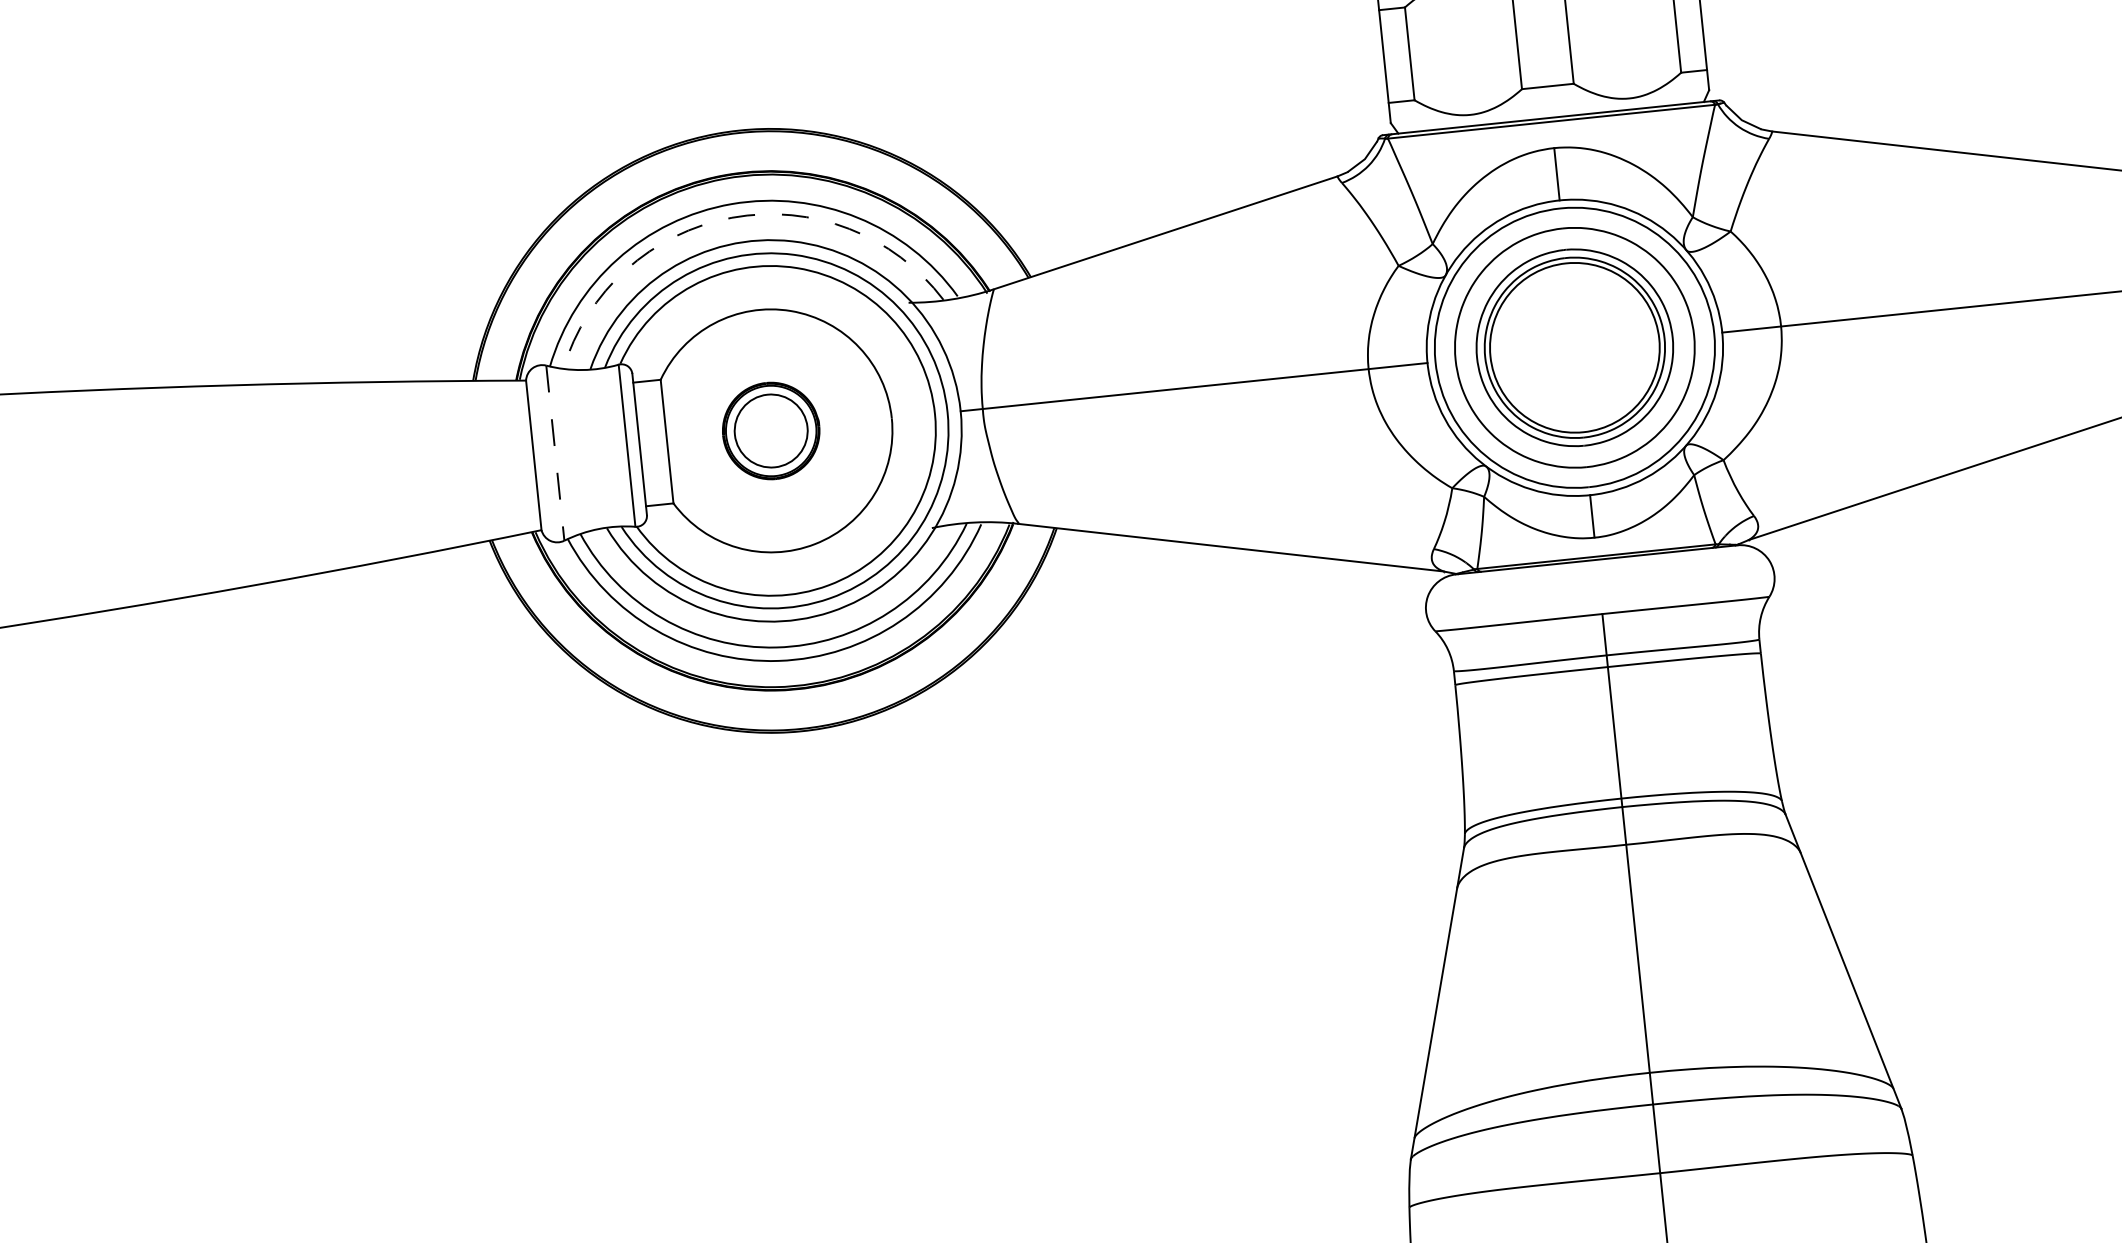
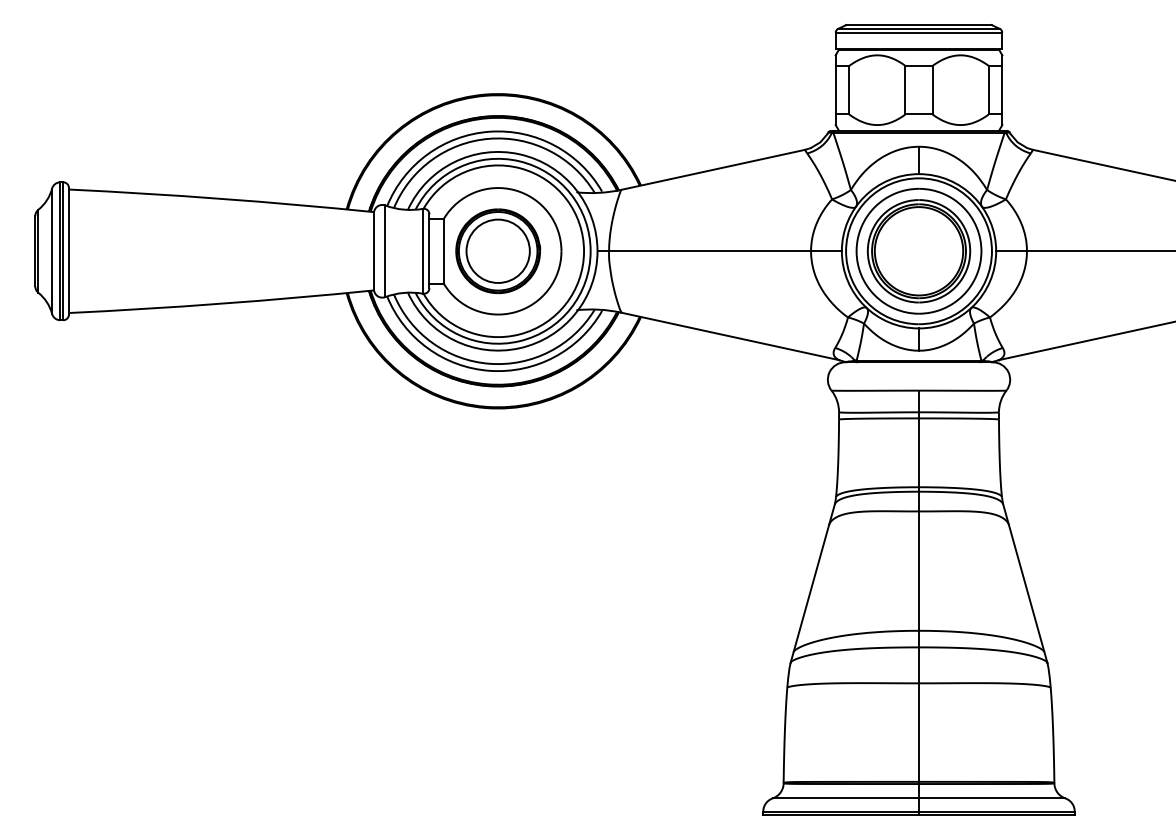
arc: (732, 217) -> (489, 138), dashed -> solid
part: (771, 431) -> (498, 251), size x1.67
line: (555, 453) -> (385, 251), dashed -> solid

